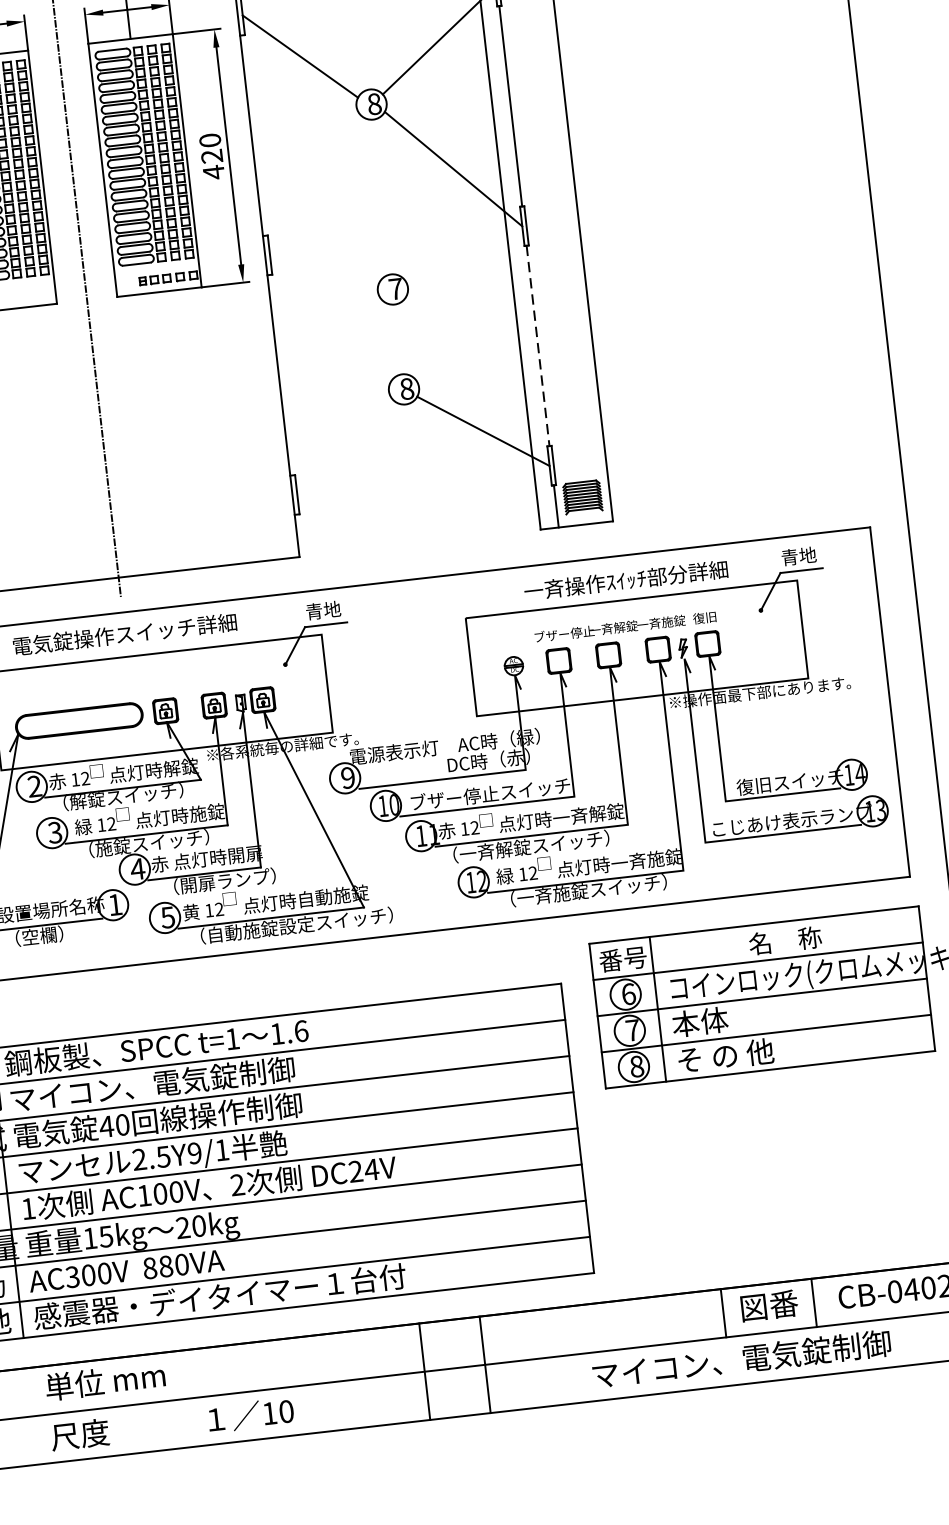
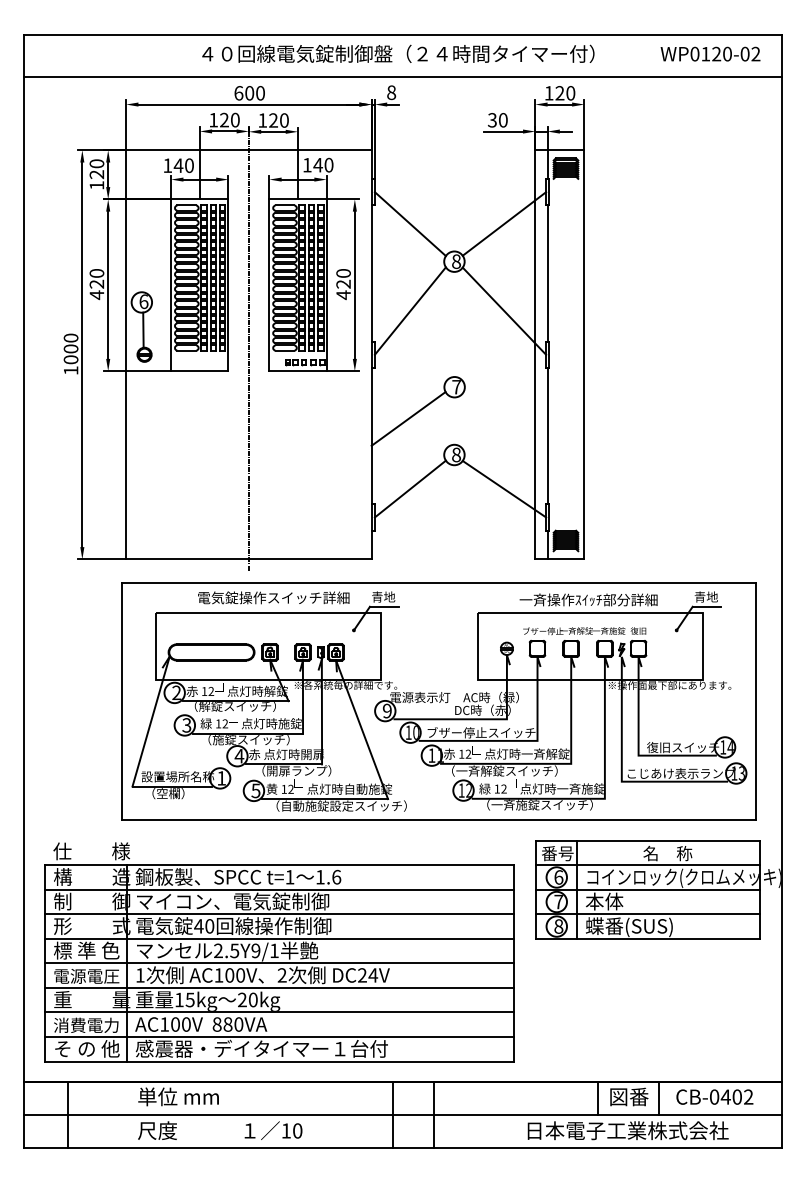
line: (313, 184) -> (409, 310), added
line: (330, 343) -> (408, 418), added
line: (538, 346) -> (547, 436), dashed -> solid
line: (343, 446) -> (409, 488), added
text: (124, 633) -> (273, 597), moved
text: (741, 1056) -> (629, 927), そ の 他 -> 蝶番(SUS)
text: (72, 1277) -> (164, 1024), AC300V -> AC100V
text: (756, 1357) -> (616, 1130), マイコン、電気錠制御 -> 日本電子工業株式会社

